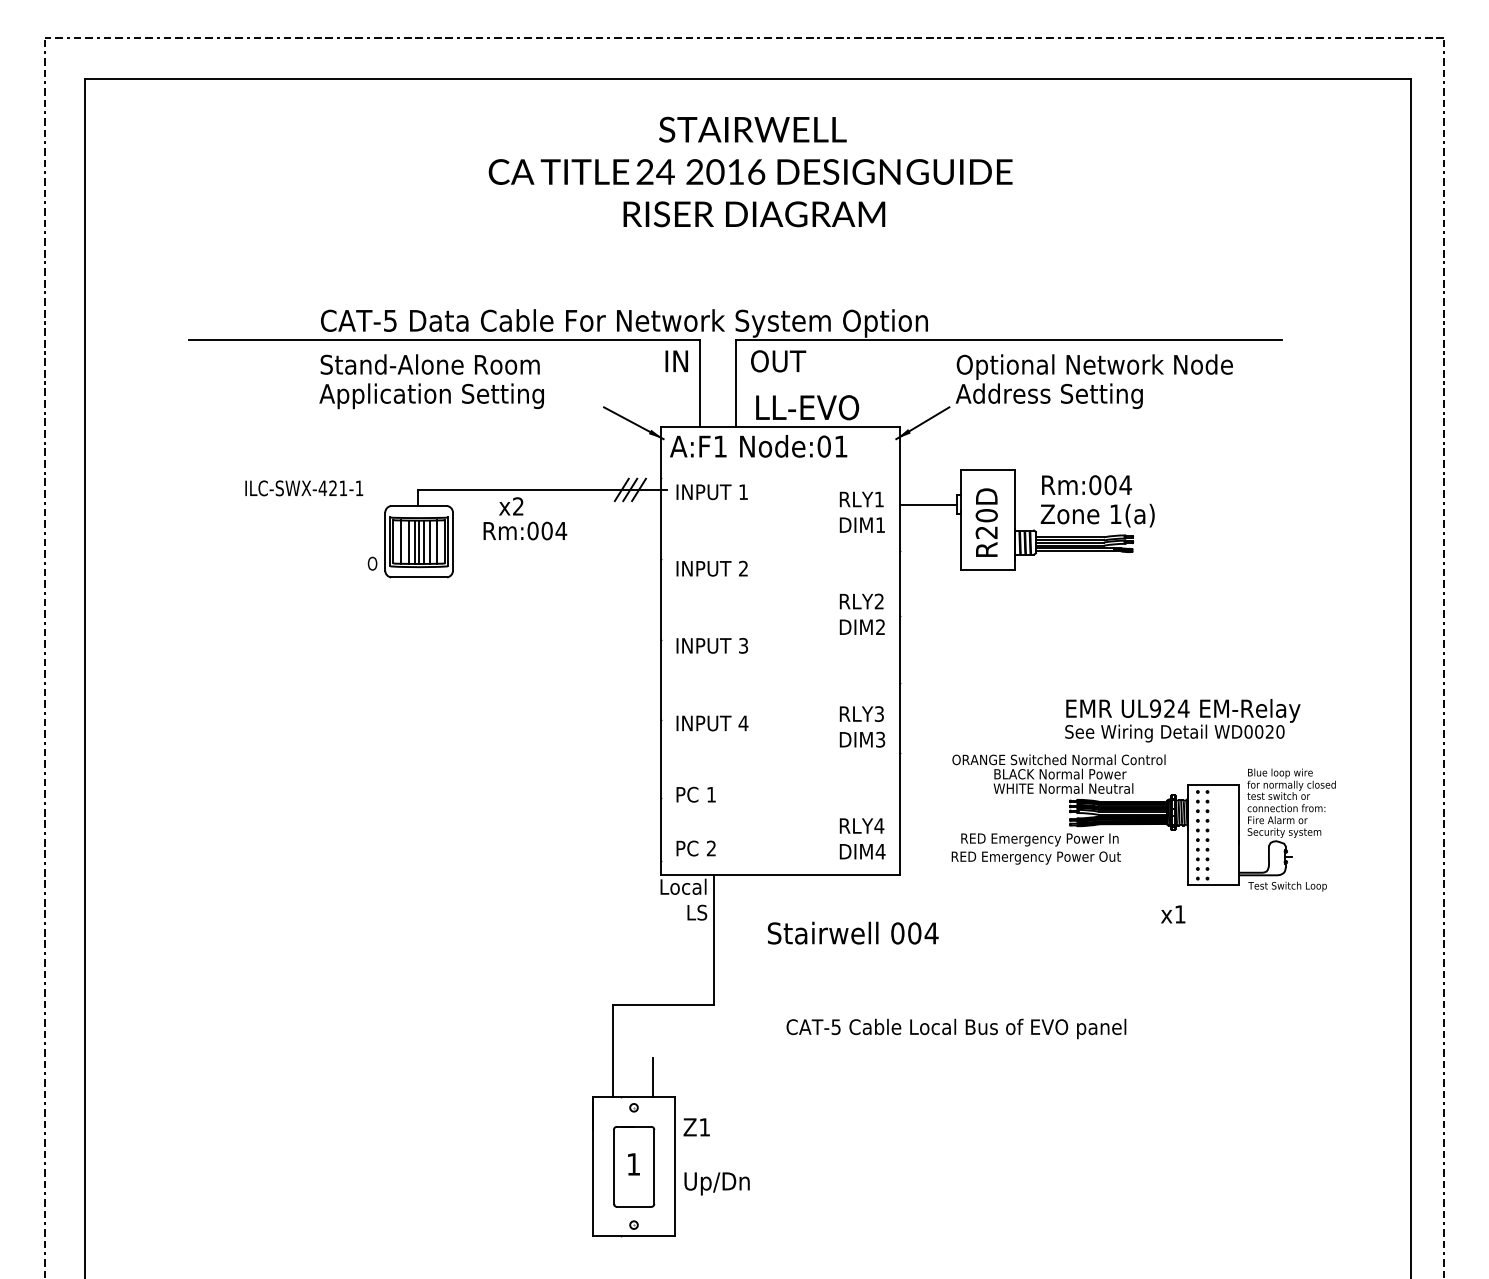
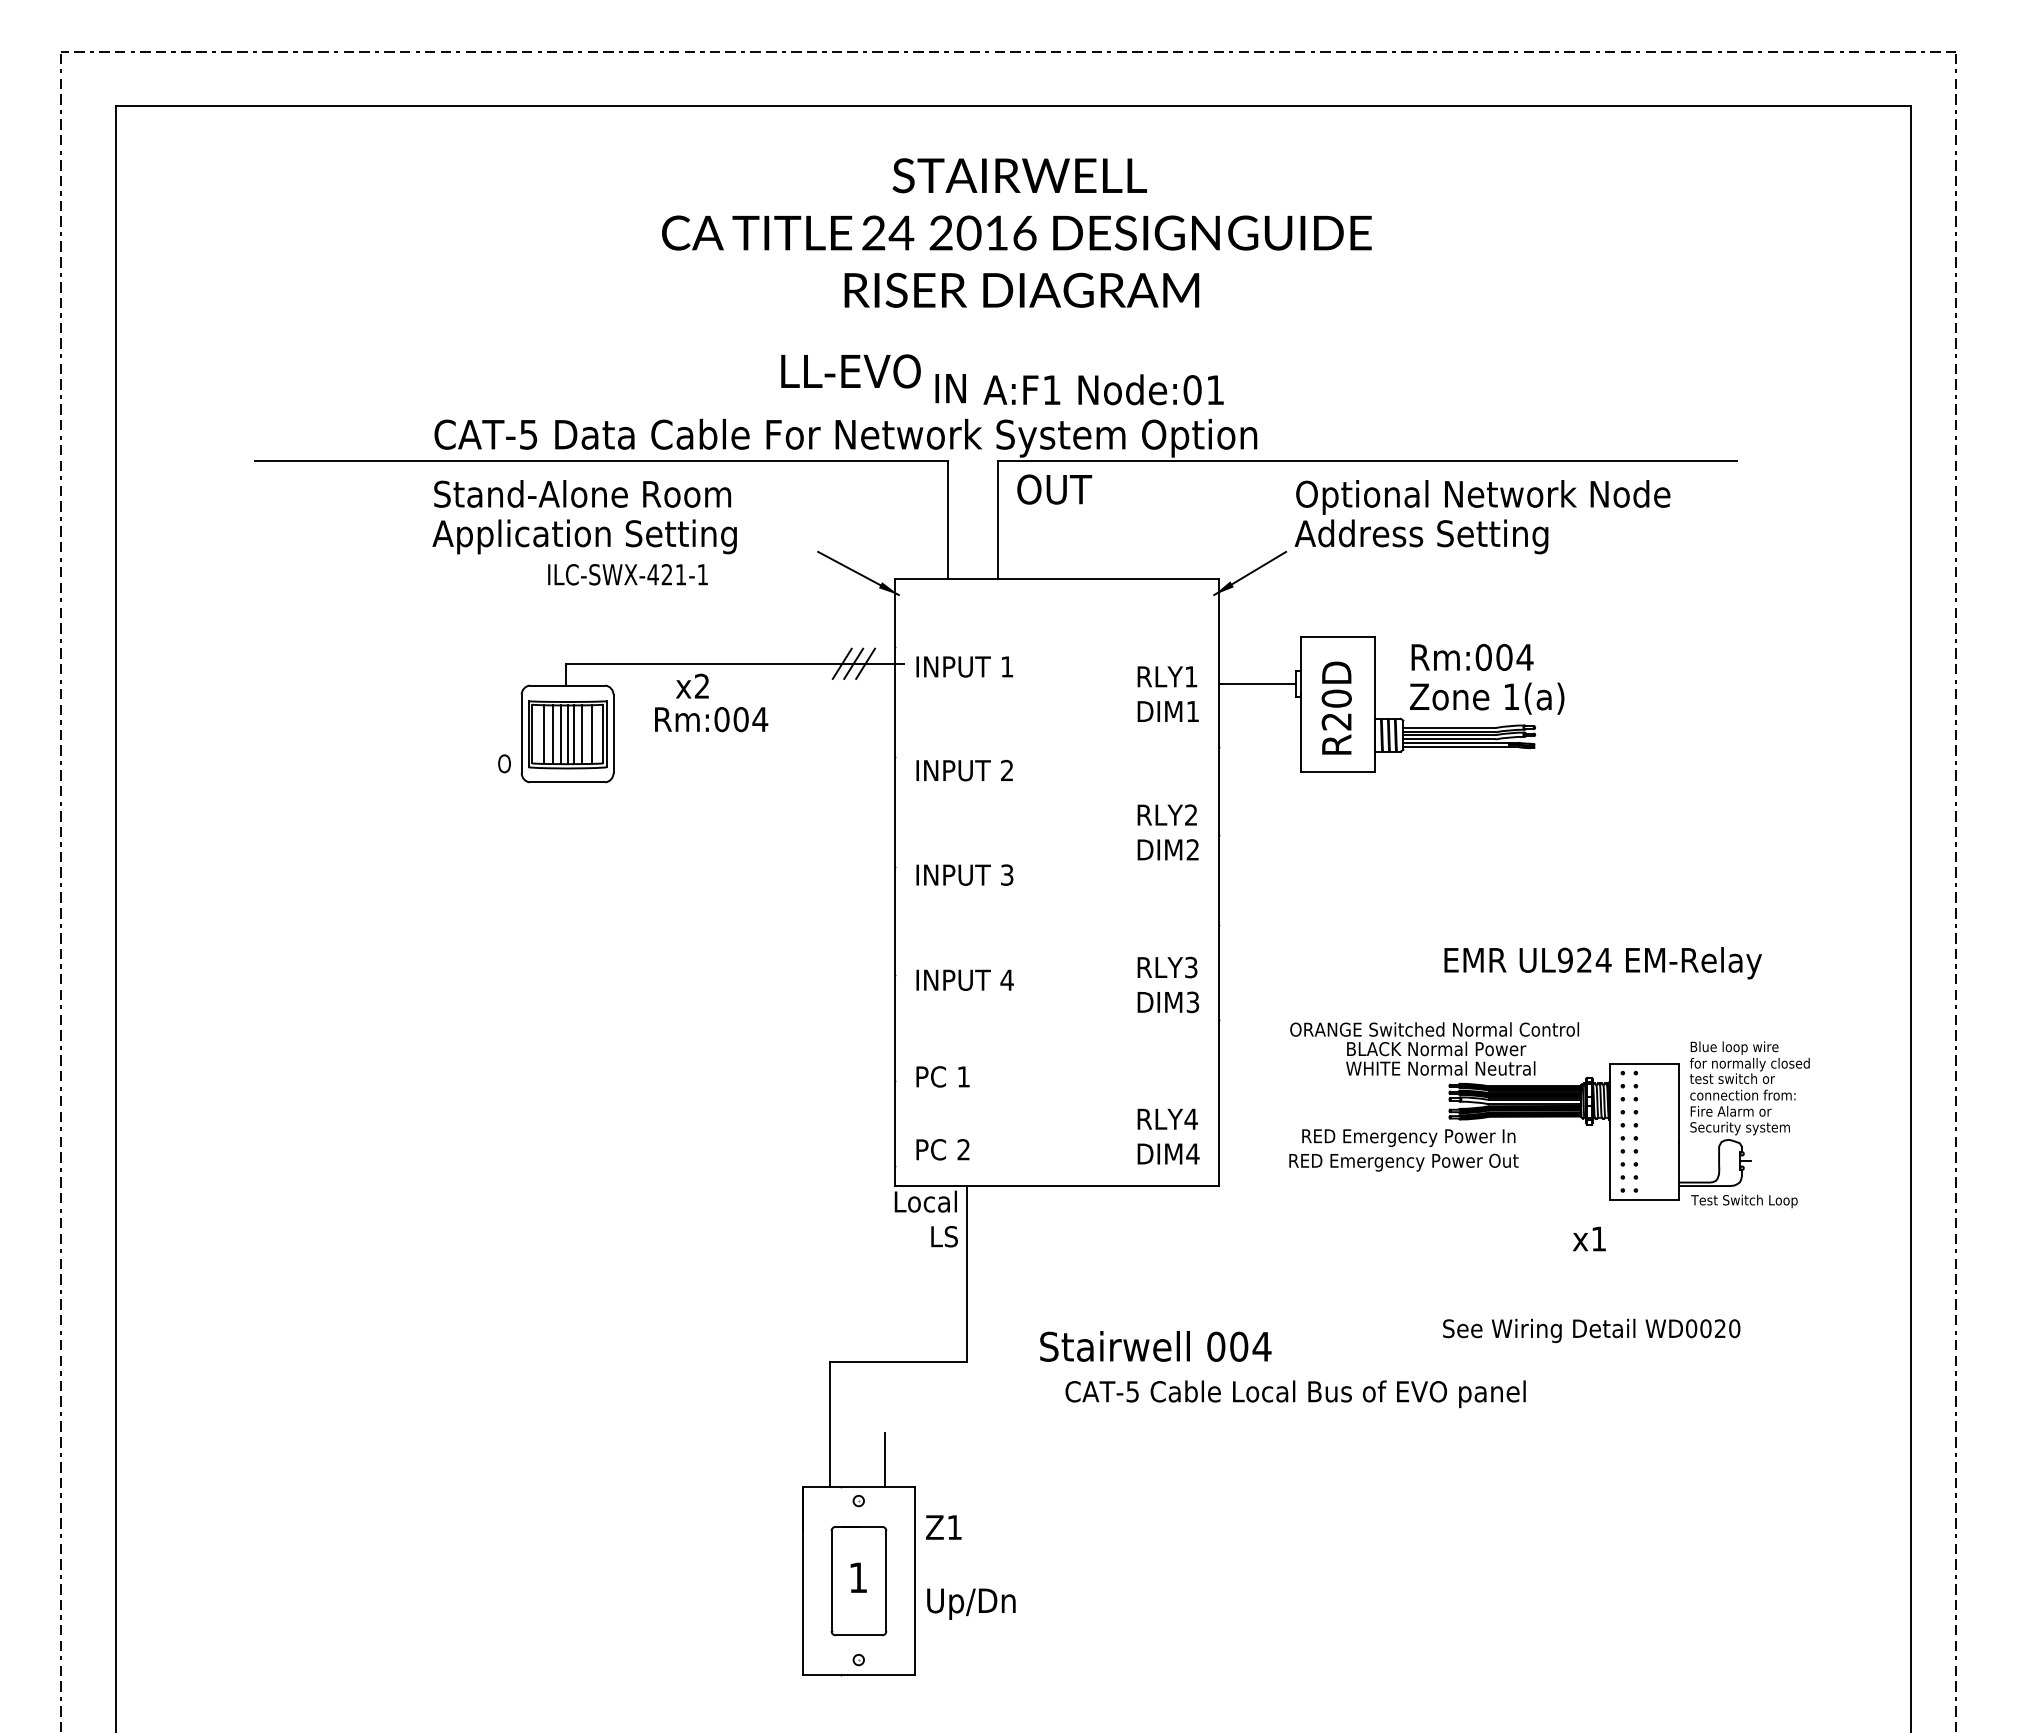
text: (676, 361) -> (950, 388), moved
text: (807, 407) -> (850, 371), moved
text: (758, 446) -> (1103, 389), moved
text: (303, 488) -> (627, 574), moved
text: (1174, 733) -> (1591, 1330), moved
text: (852, 933) -> (1155, 1346), moved

